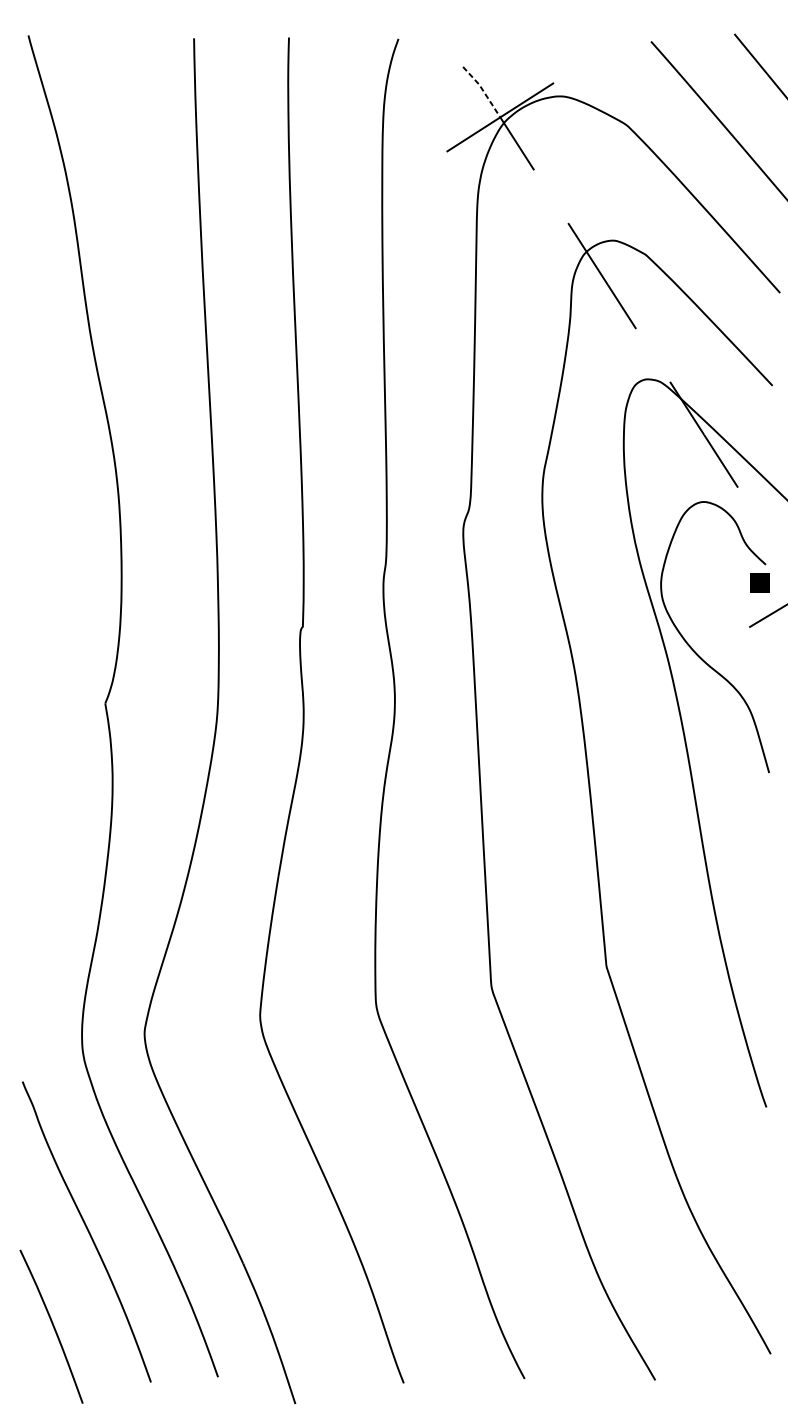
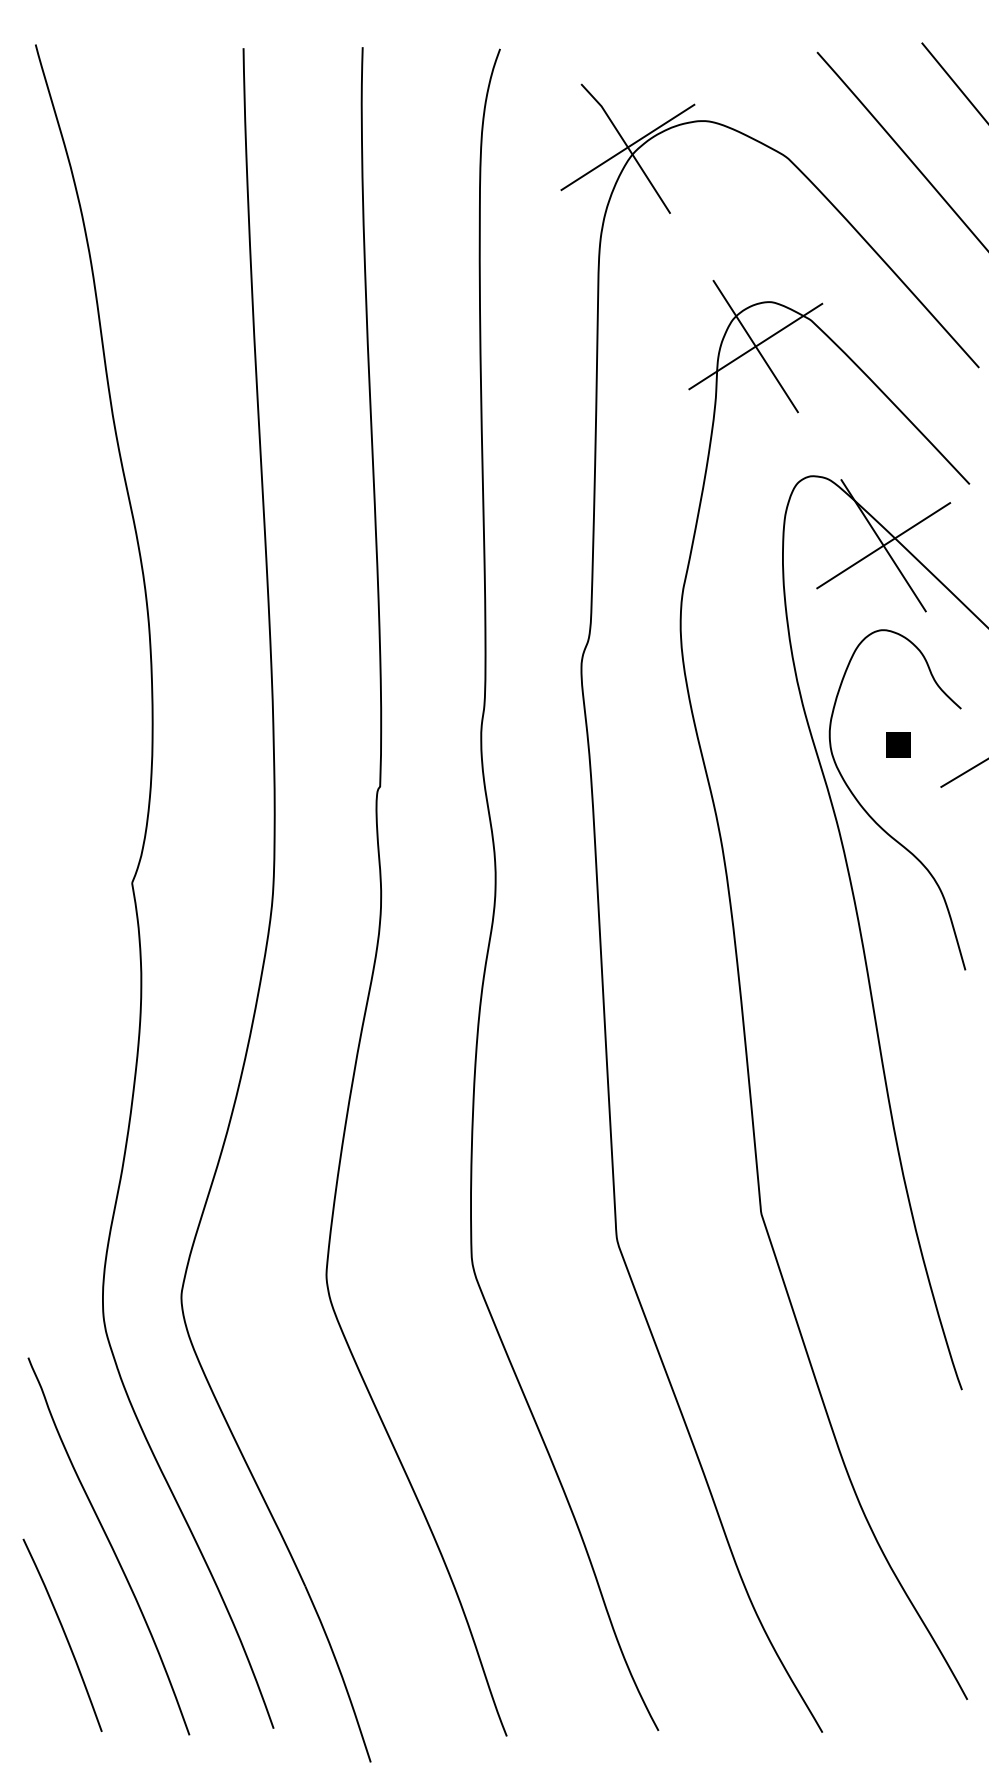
line: (483, 90) -> (606, 113), dashed -> solid
line: (601, 275) -> (755, 346), added
line: (703, 434) -> (883, 545), added
part: (760, 582) -> (898, 744), moved
curve: (52, 1325) -> (63, 1633), moved

